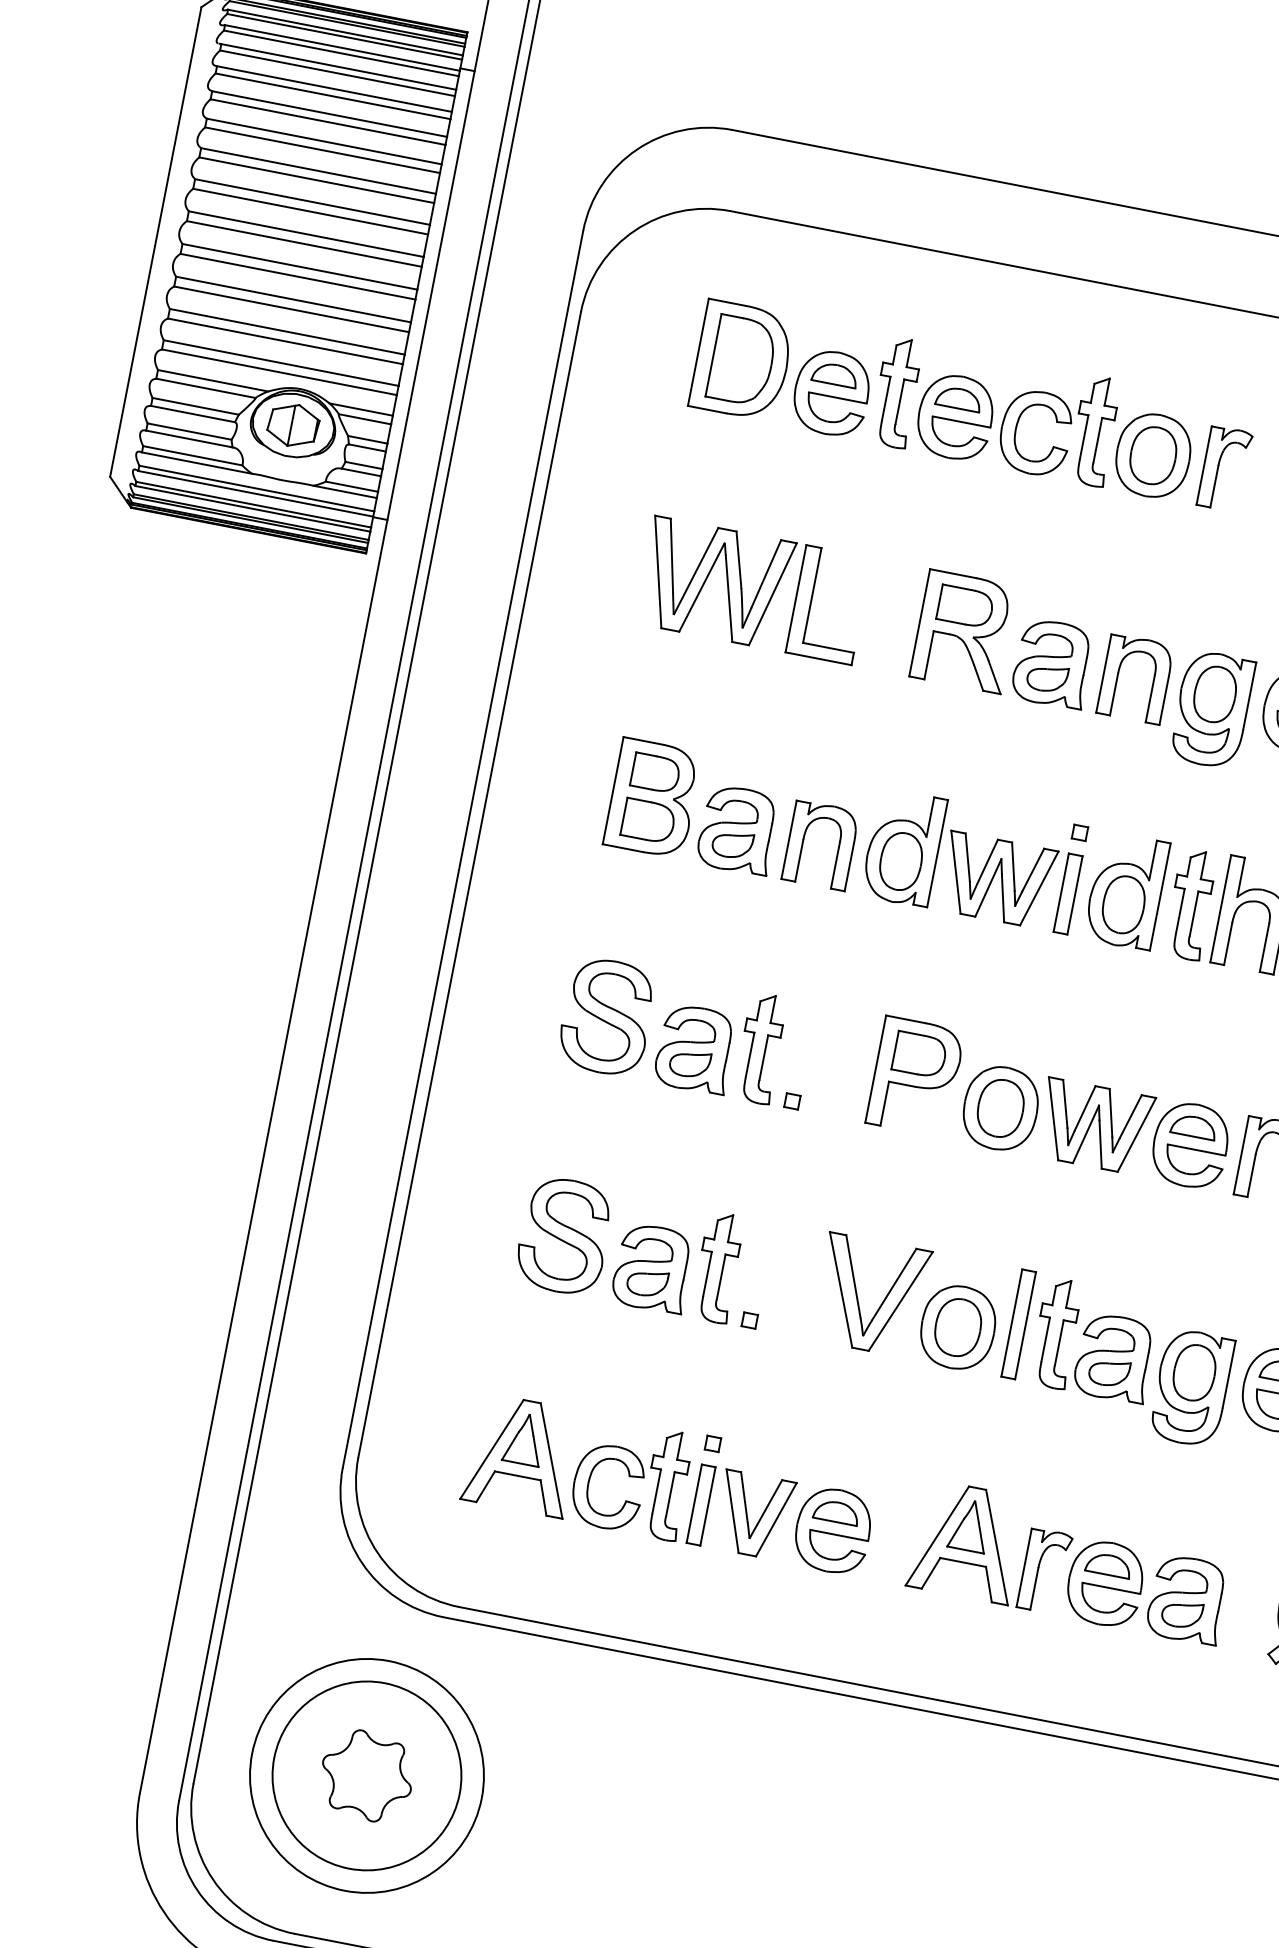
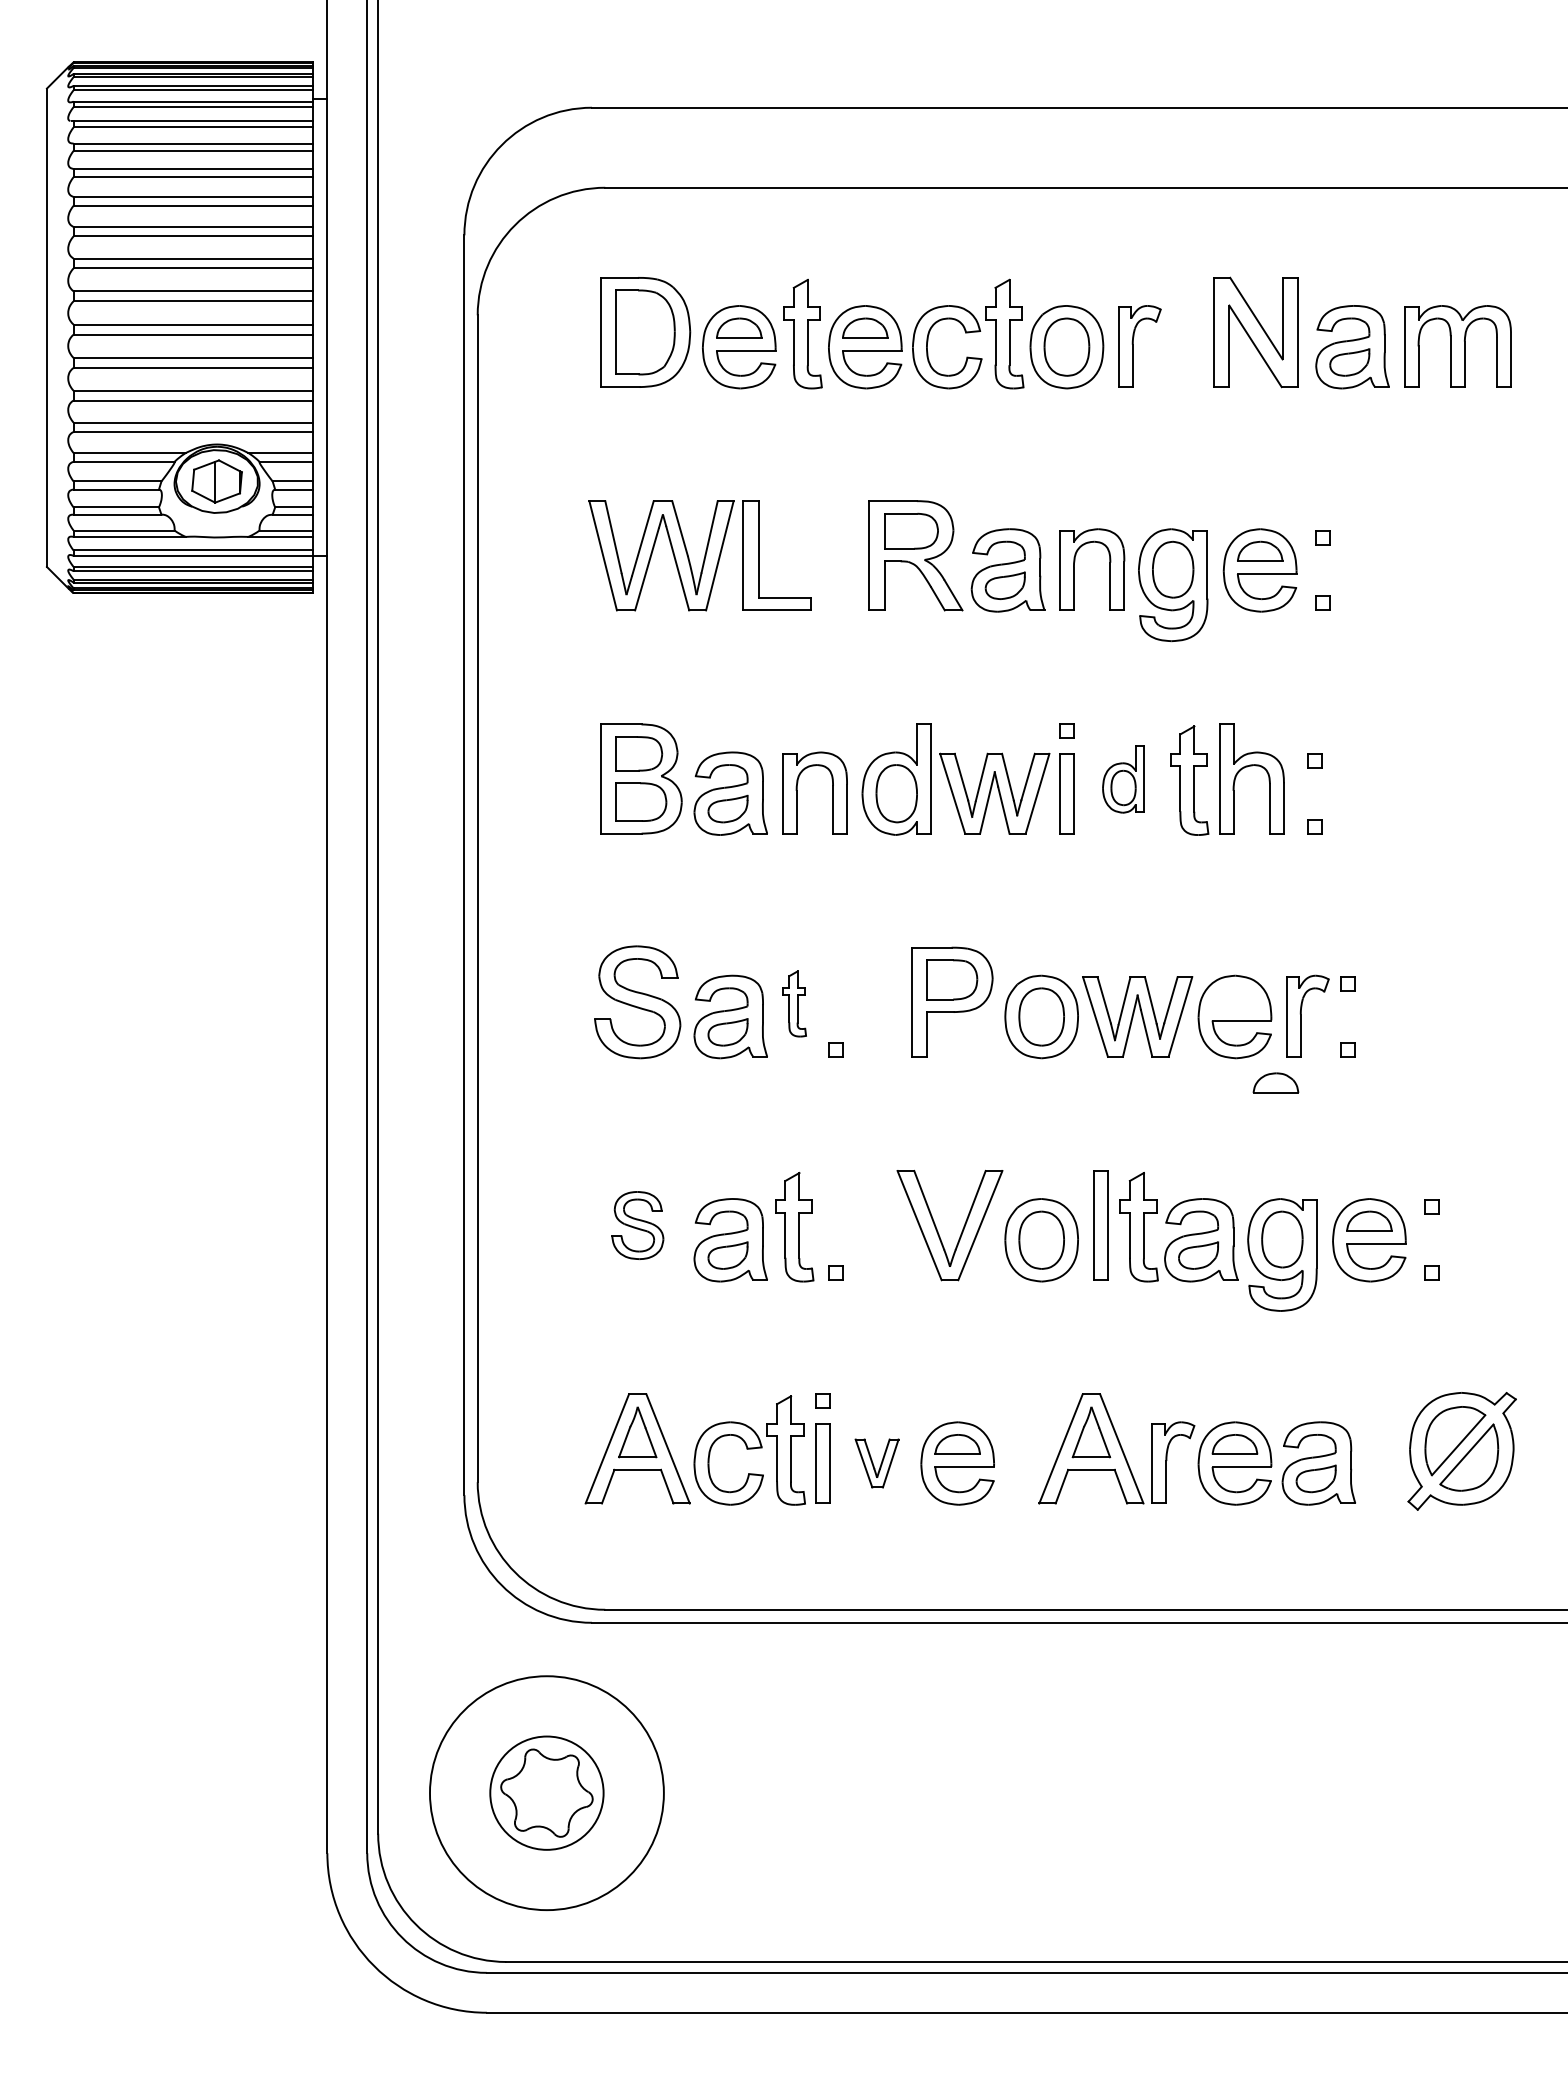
part: (1126, 890) -> (1123, 779), size x0.6
part: (760, 1047) -> (794, 1003), size x0.6
part: (1193, 1126) -> (1275, 1082), moved
part: (564, 1235) -> (637, 1225), size x0.6
part: (753, 1515) -> (876, 1463), size x0.6
circle: (366, 1775) -> (546, 1792), size x0.6

